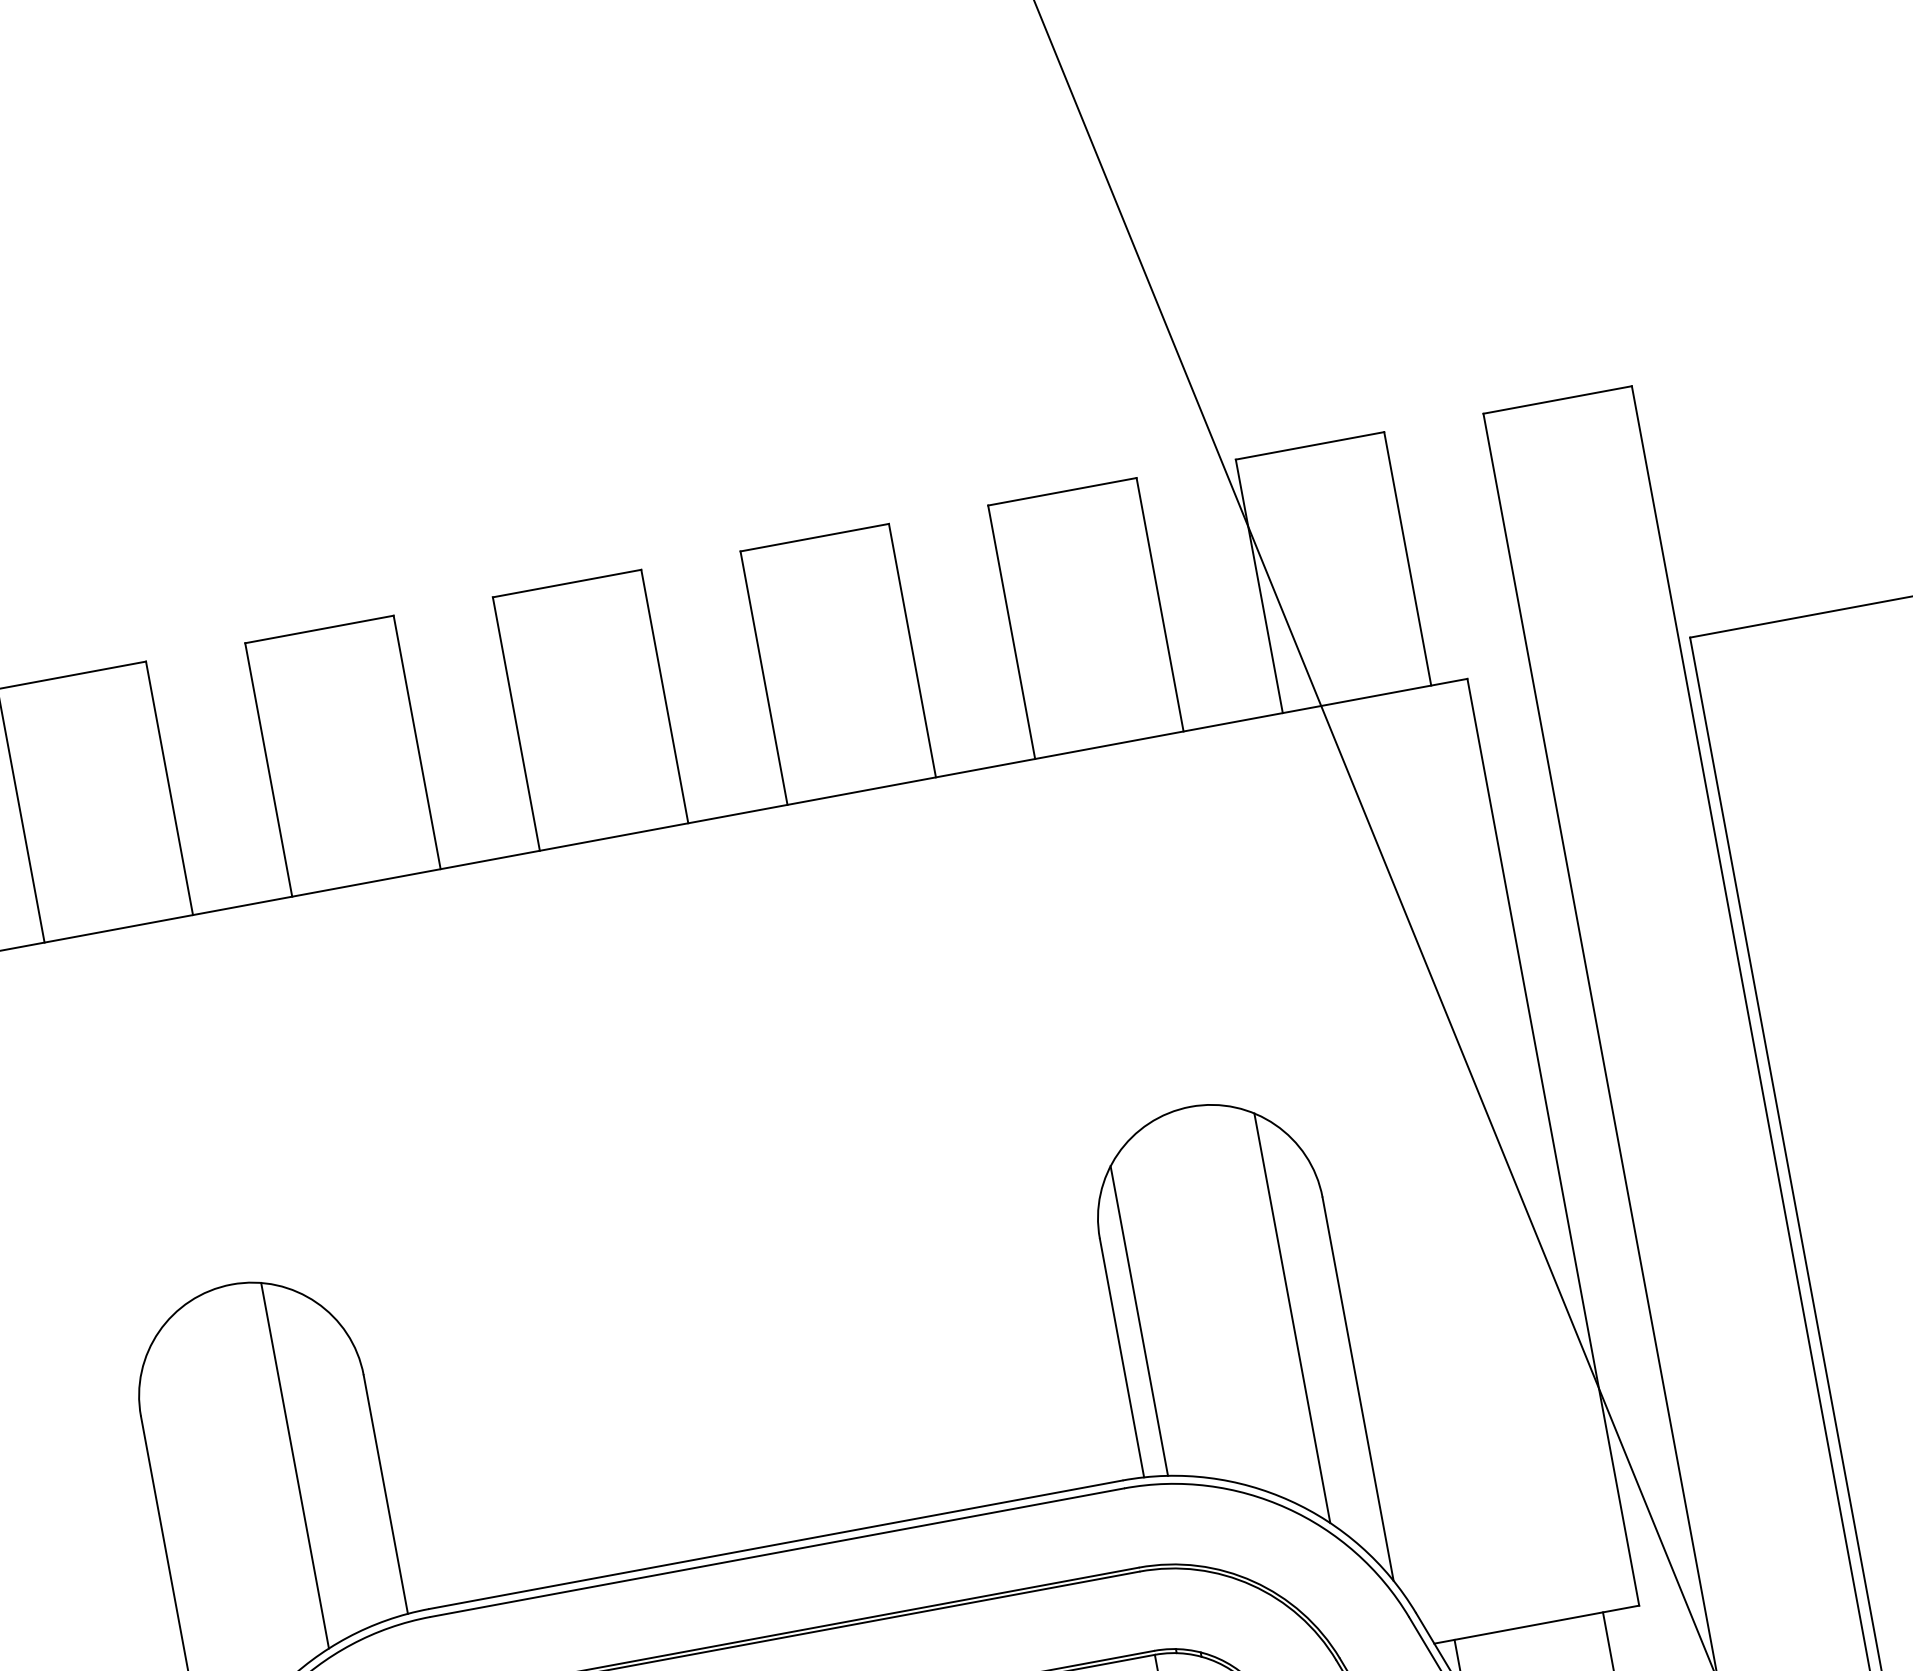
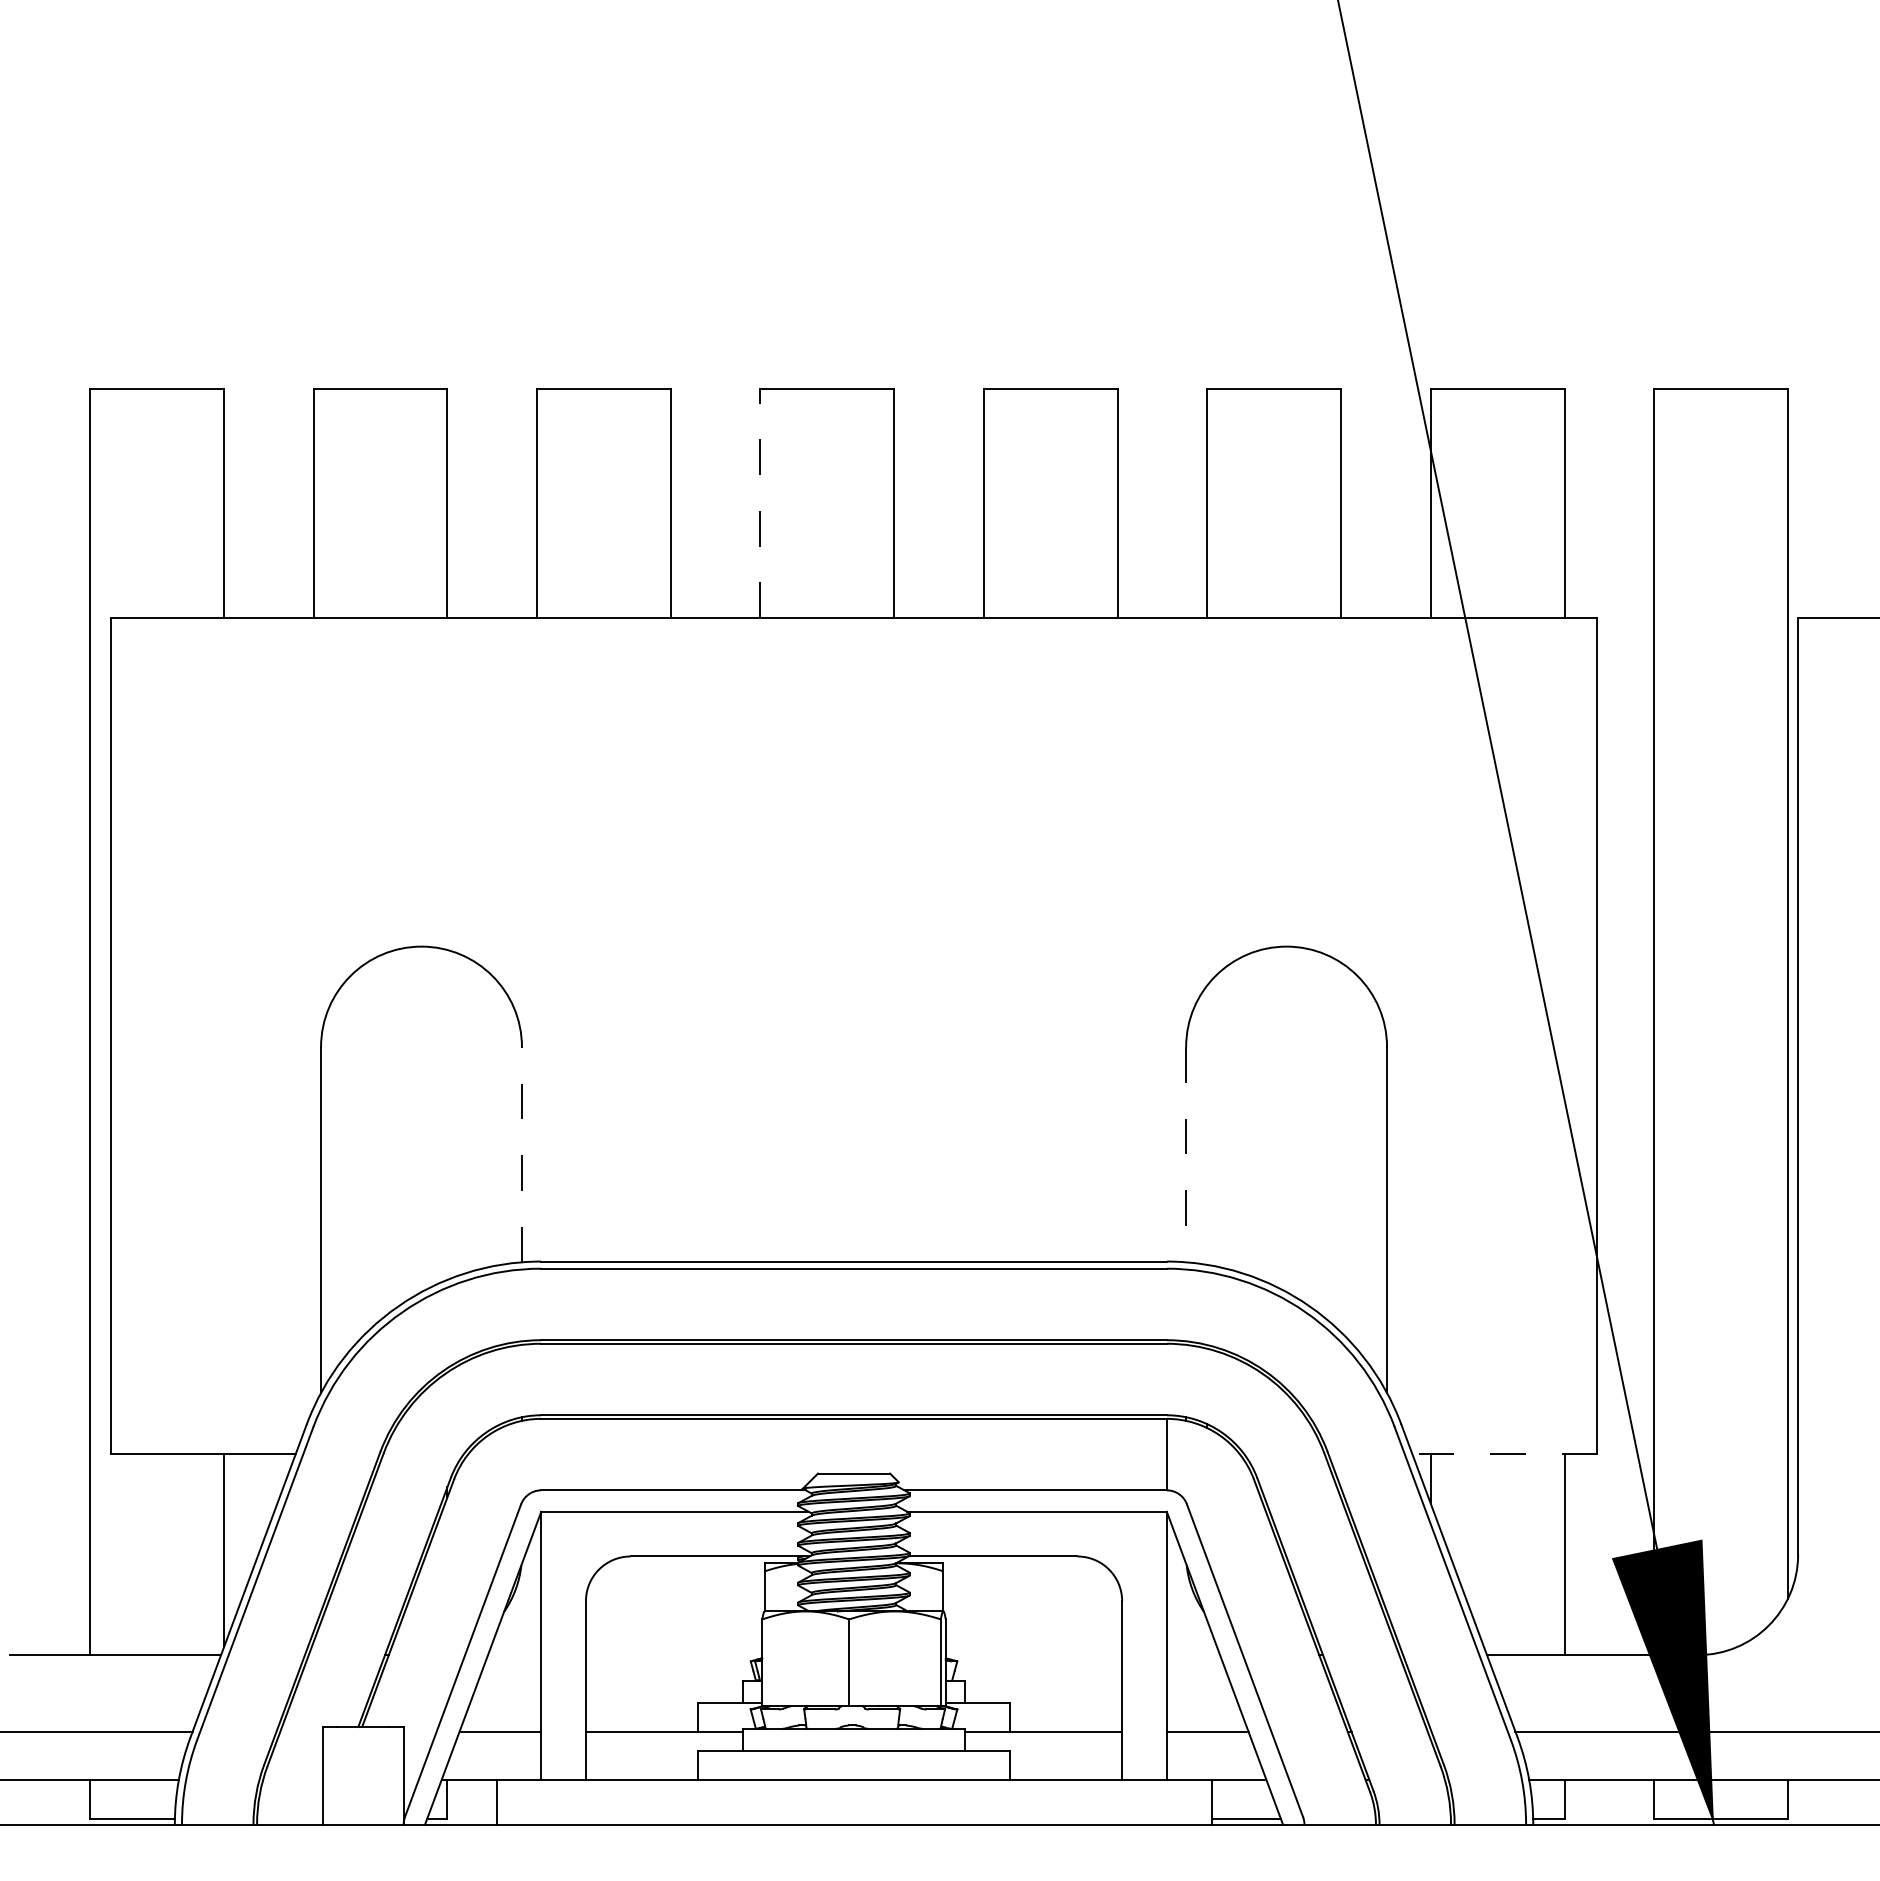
line: (516, 723) -> (760, 503), solid -> dashed
line: (1292, 1318) -> (1341, 1147), removed
line: (1139, 1320) -> (1207, 1124), removed
line: (1122, 1357) -> (1186, 1154), solid -> dashed
line: (295, 1465) -> (447, 1114), removed
line: (385, 1494) -> (521, 1154), solid -> dashed
line: (1536, 1625) -> (1504, 1454), solid -> dashed

